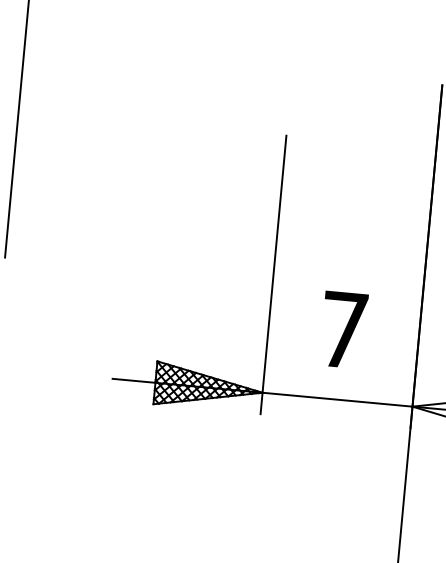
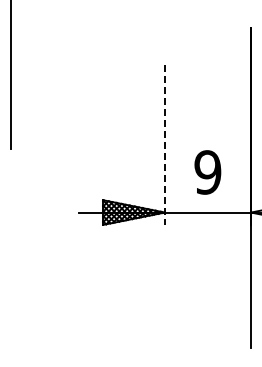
line: (272, 276) -> (164, 145), solid -> dashed
text: (343, 330) -> (207, 172), 7 -> 9

